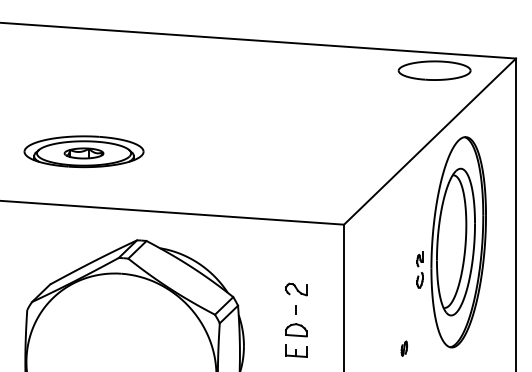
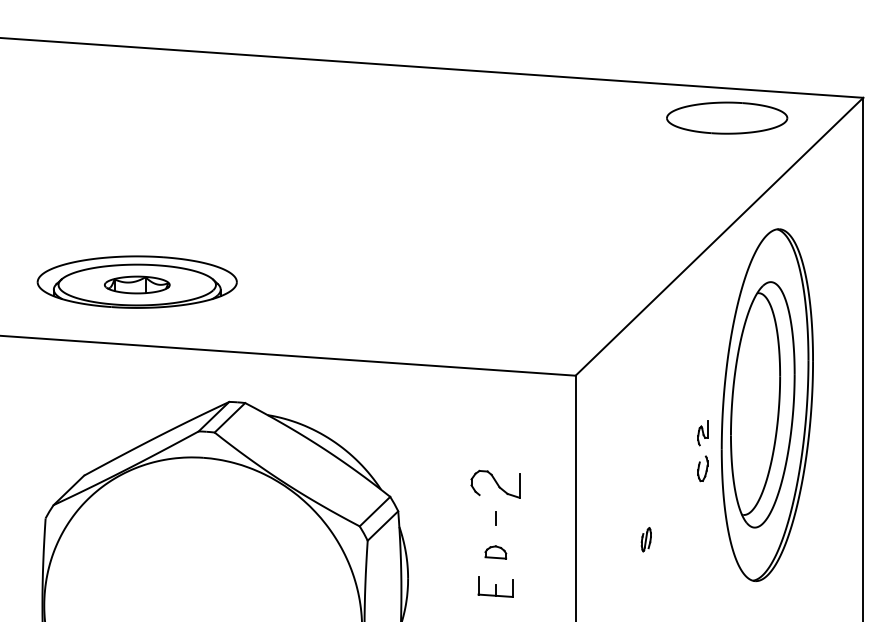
part: (83, 151) -> (136, 281), moved
part: (296, 289) -> (496, 484), size x1.4
part: (296, 330) -> (496, 552), size x0.6
part: (403, 348) -> (644, 539), moved

